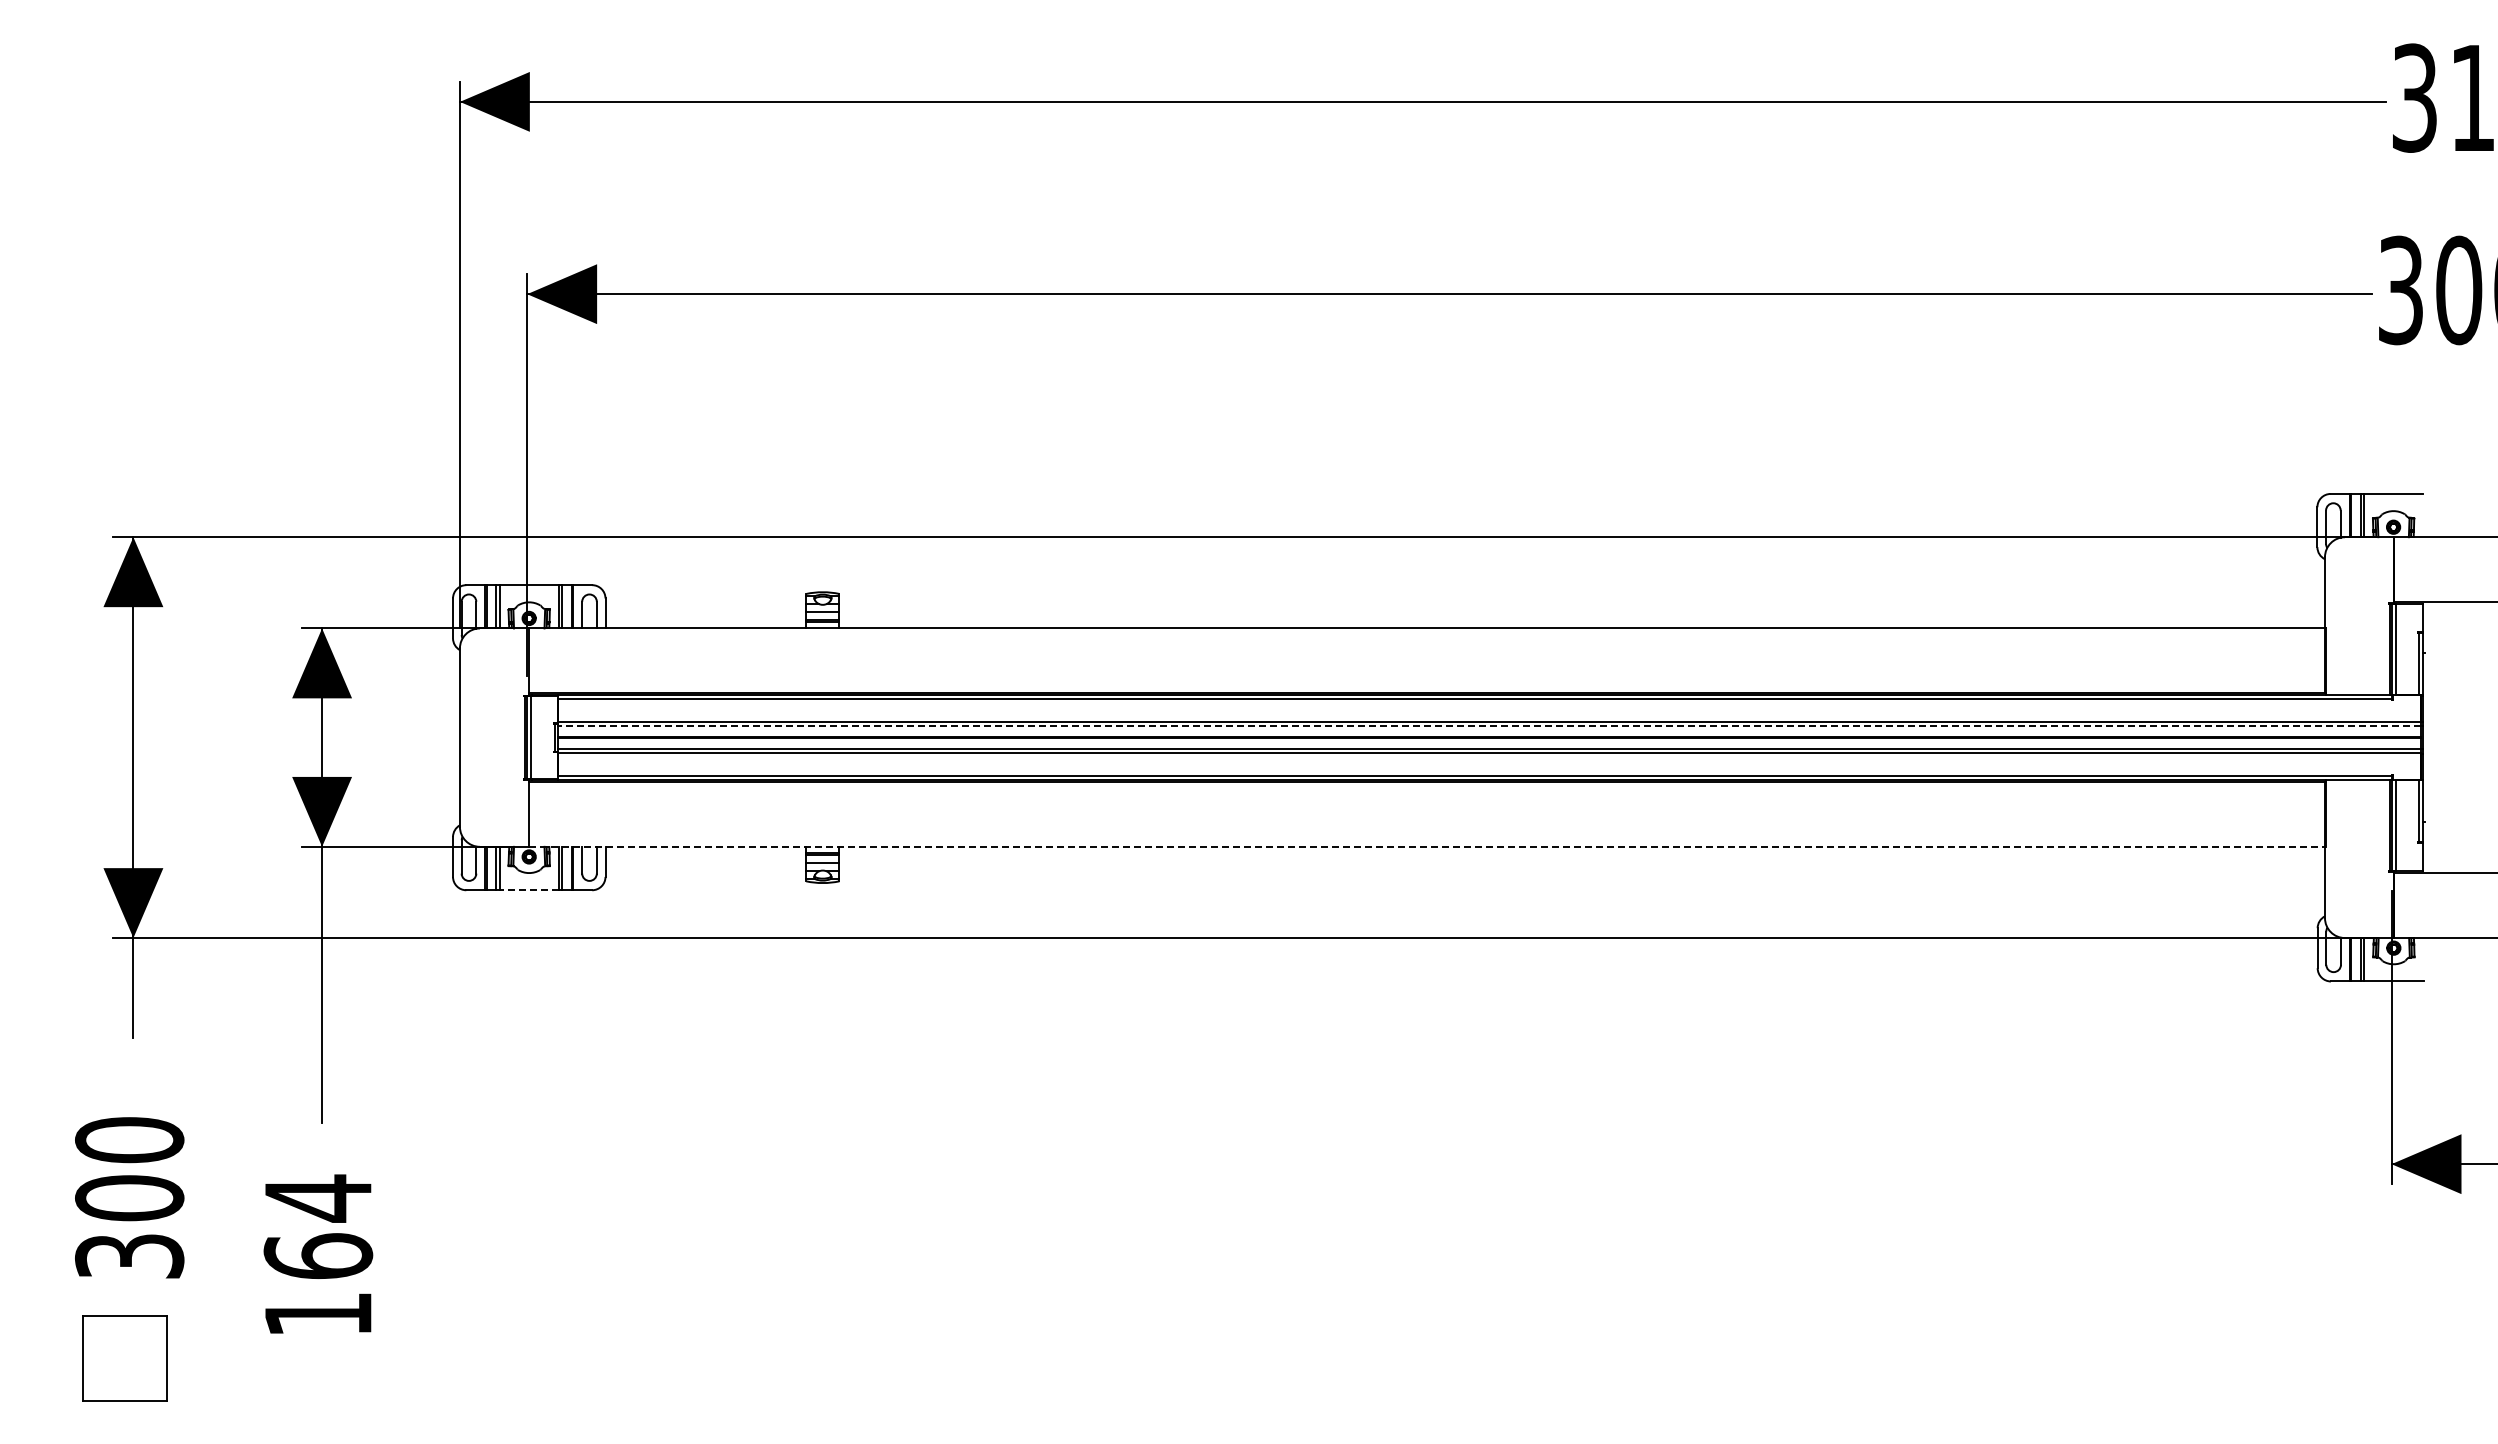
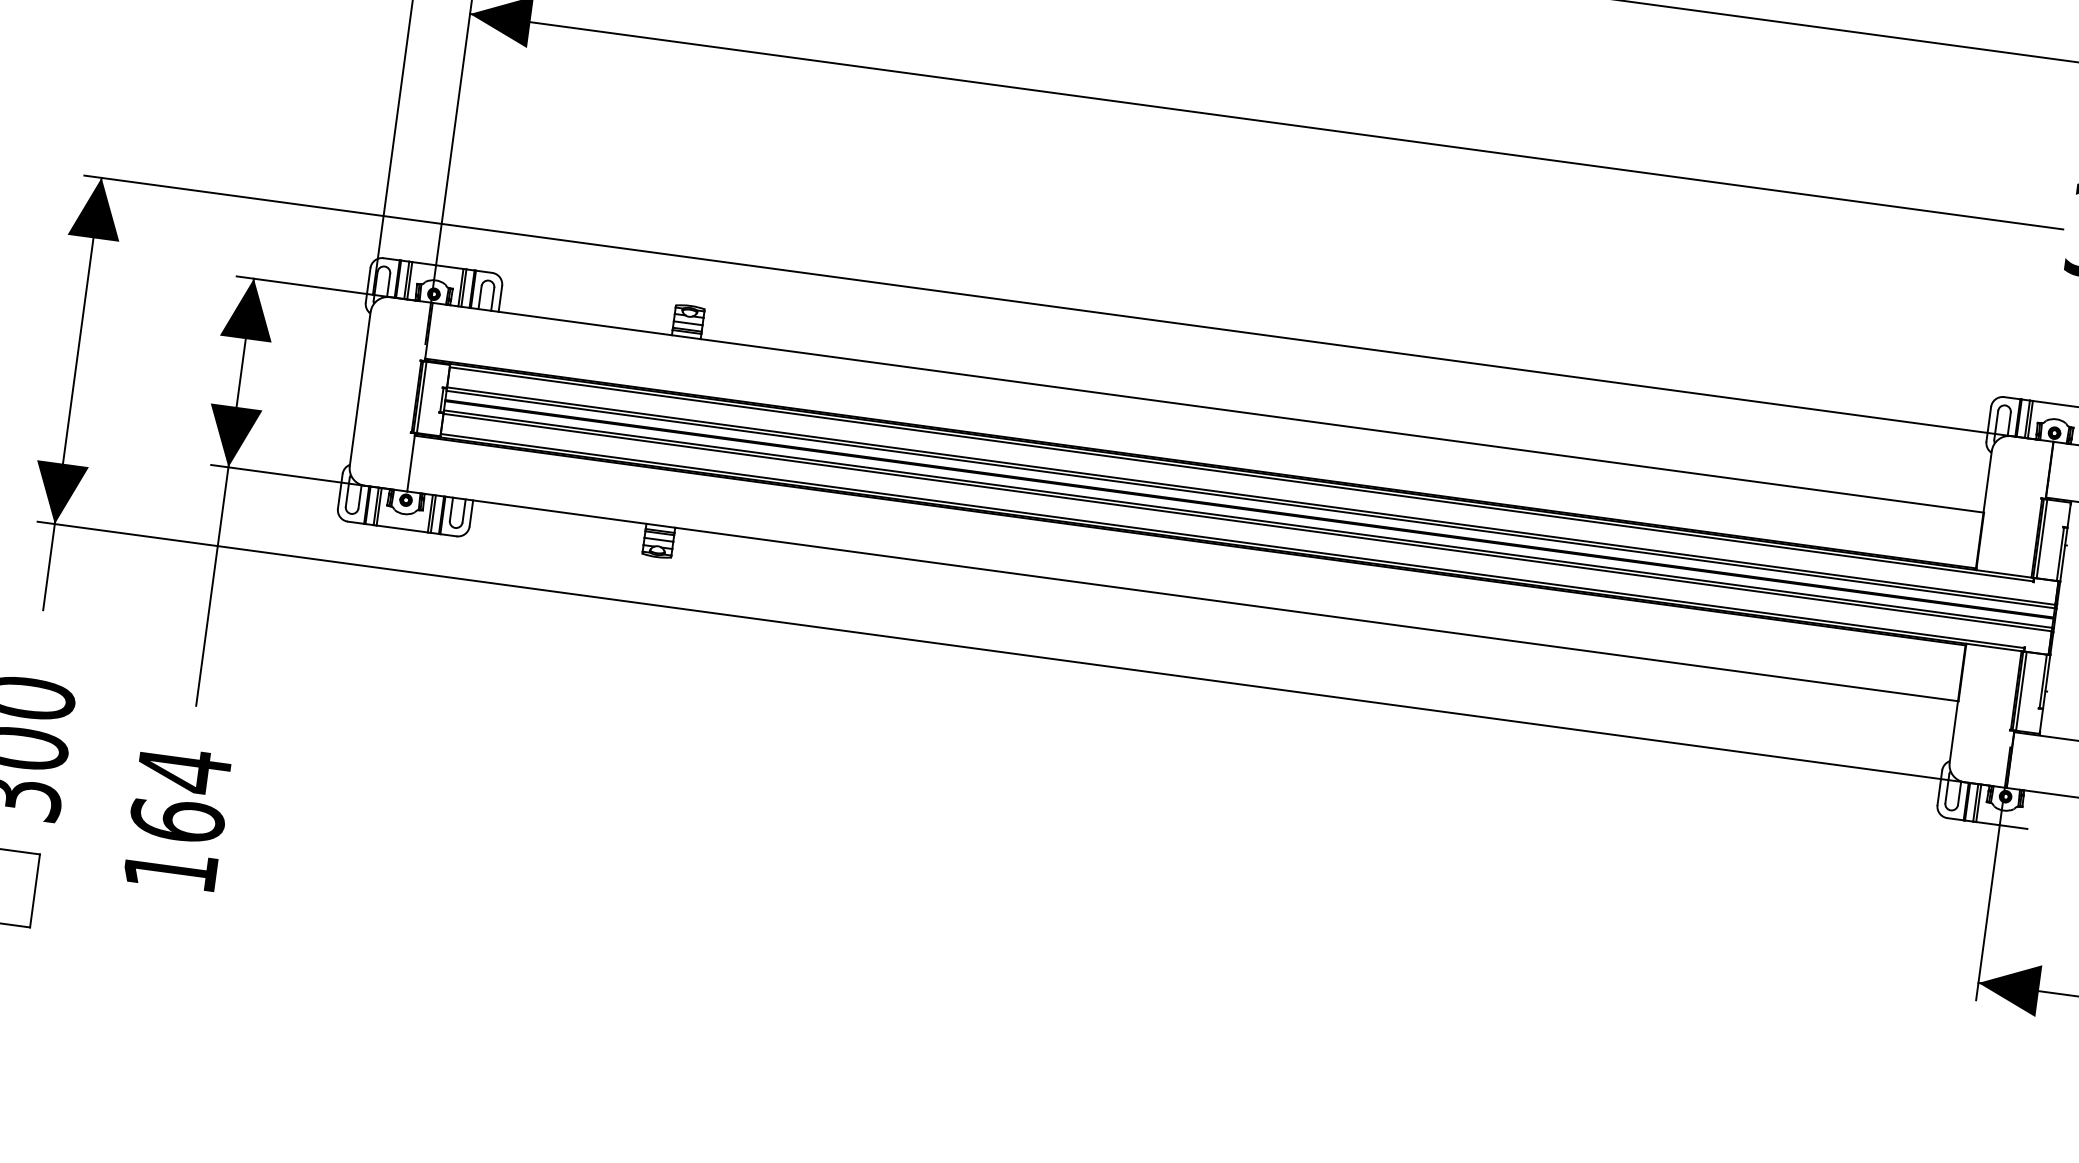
line: (1489, 726) -> (1250, 499), dashed -> solid
line: (1427, 846) -> (1183, 596), dashed -> solid
line: (529, 890) -> (402, 529), dashed -> solid

